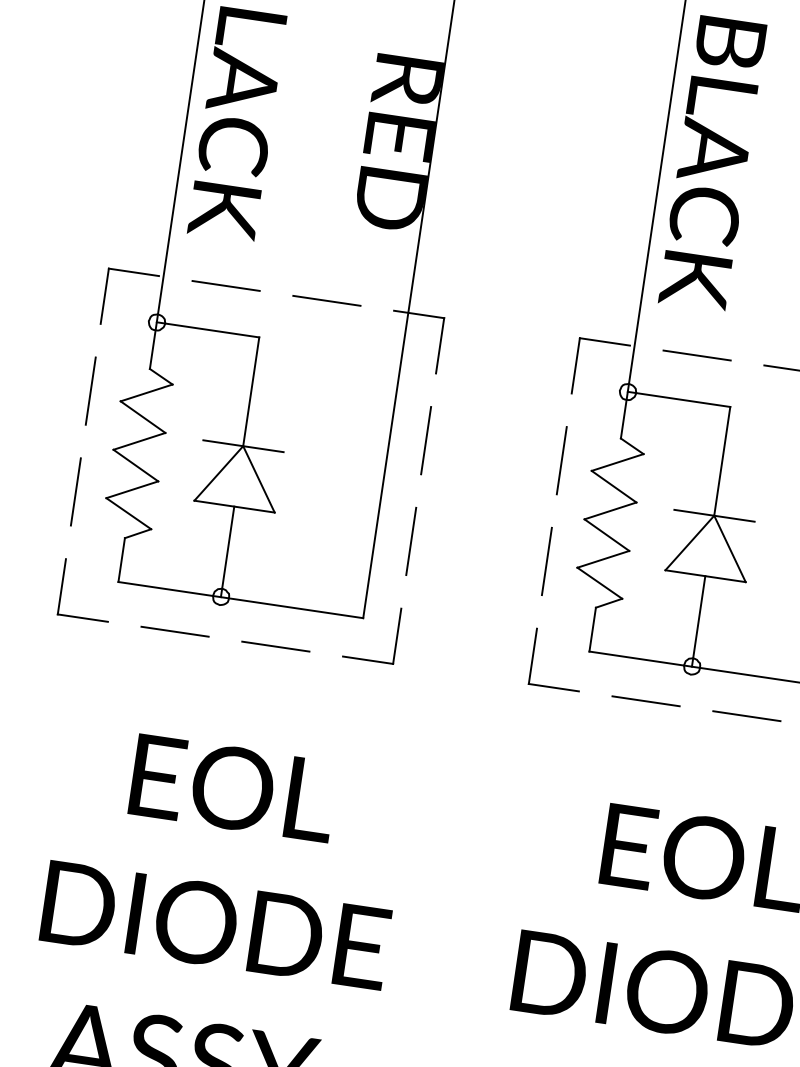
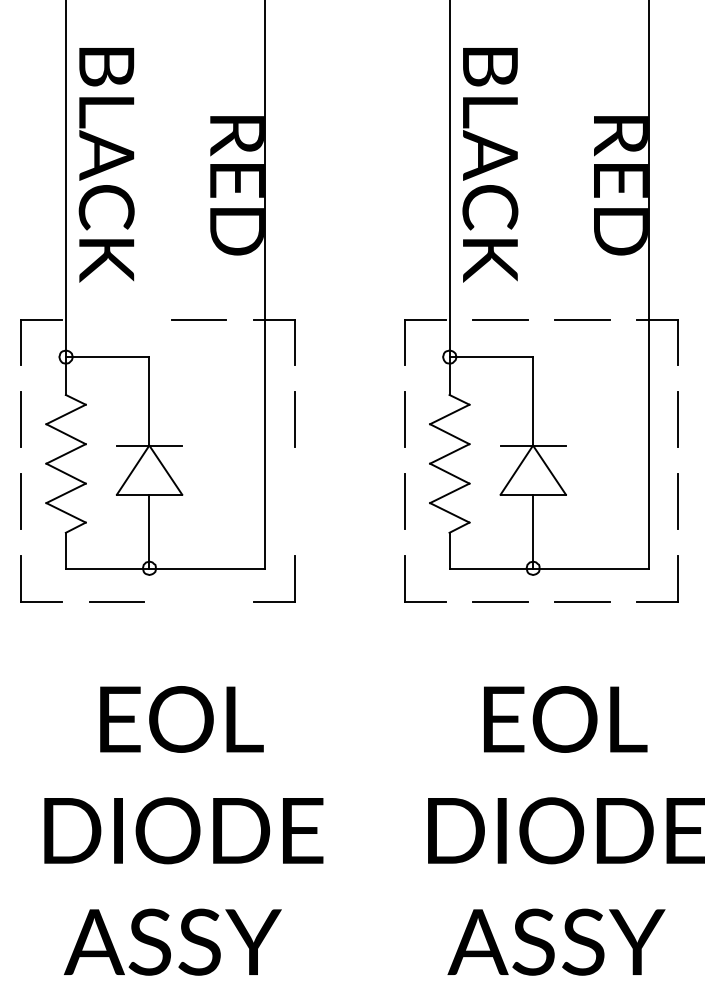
line: (225, 285) -> (116, 319), removed
line: (411, 541) -> (294, 501), removed
line: (275, 646) -> (198, 601), removed

